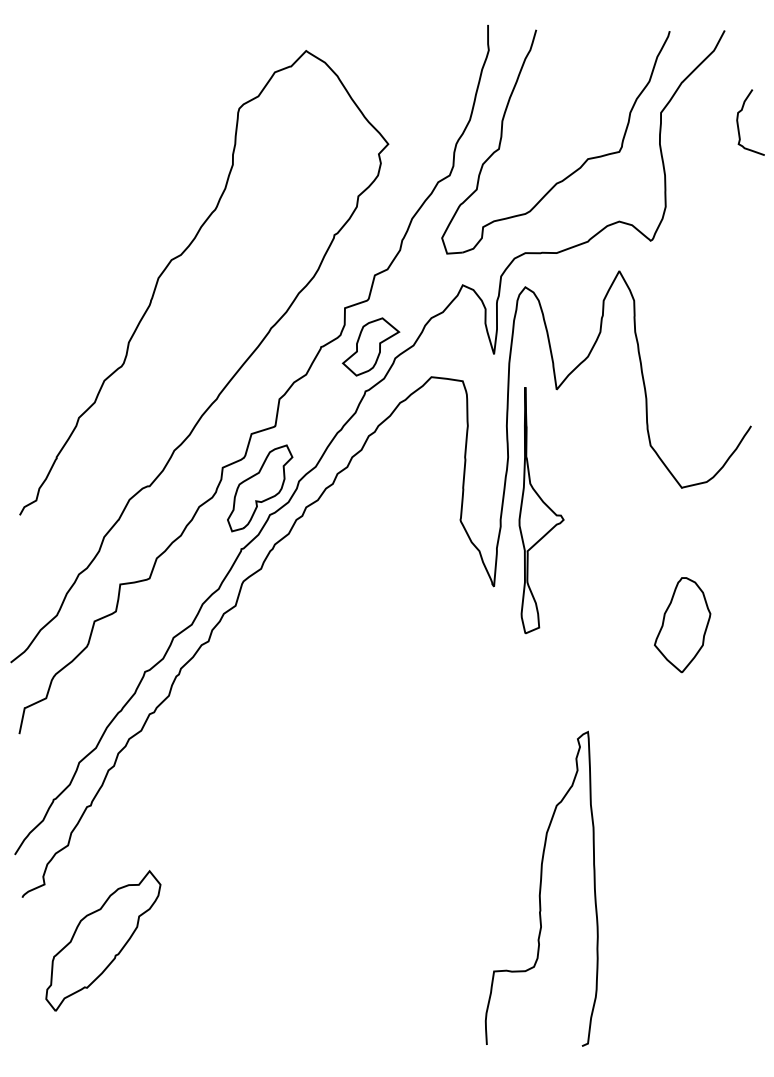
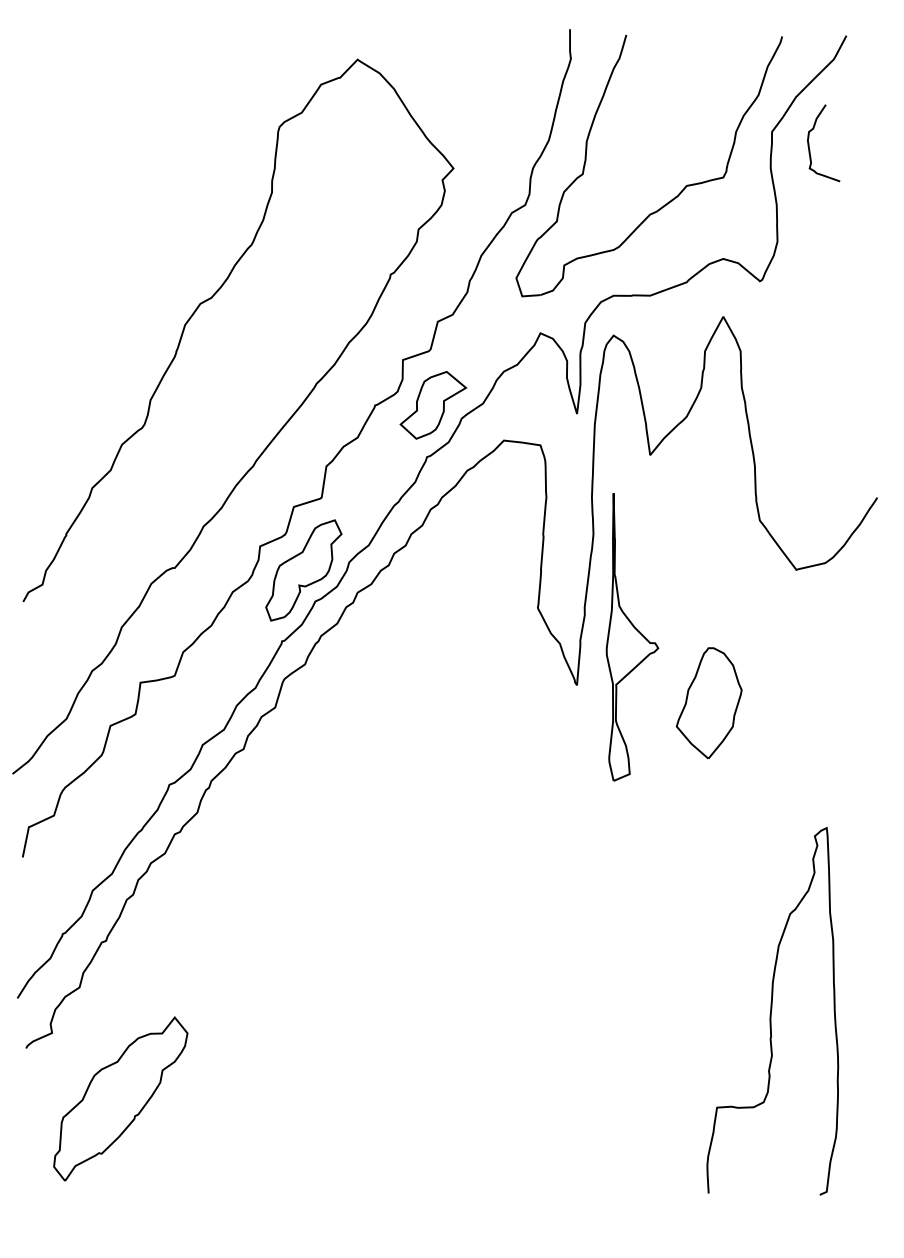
curve: (738, 122) -> (809, 143), moved
part: (541, 510) -> (632, 637), moved
part: (681, 625) -> (708, 703), moved
curve: (541, 887) -> (772, 1009), moved

